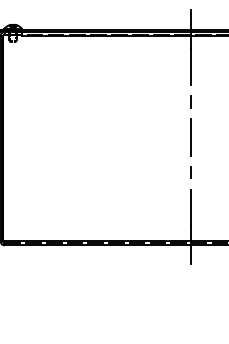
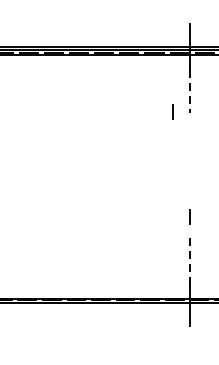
line: (190, 67) -> (189, 92), solid -> dashed
line: (190, 101) -> (172, 111), moved
line: (190, 137) -> (189, 175), removed
line: (190, 208) -> (189, 259), solid -> dashed

